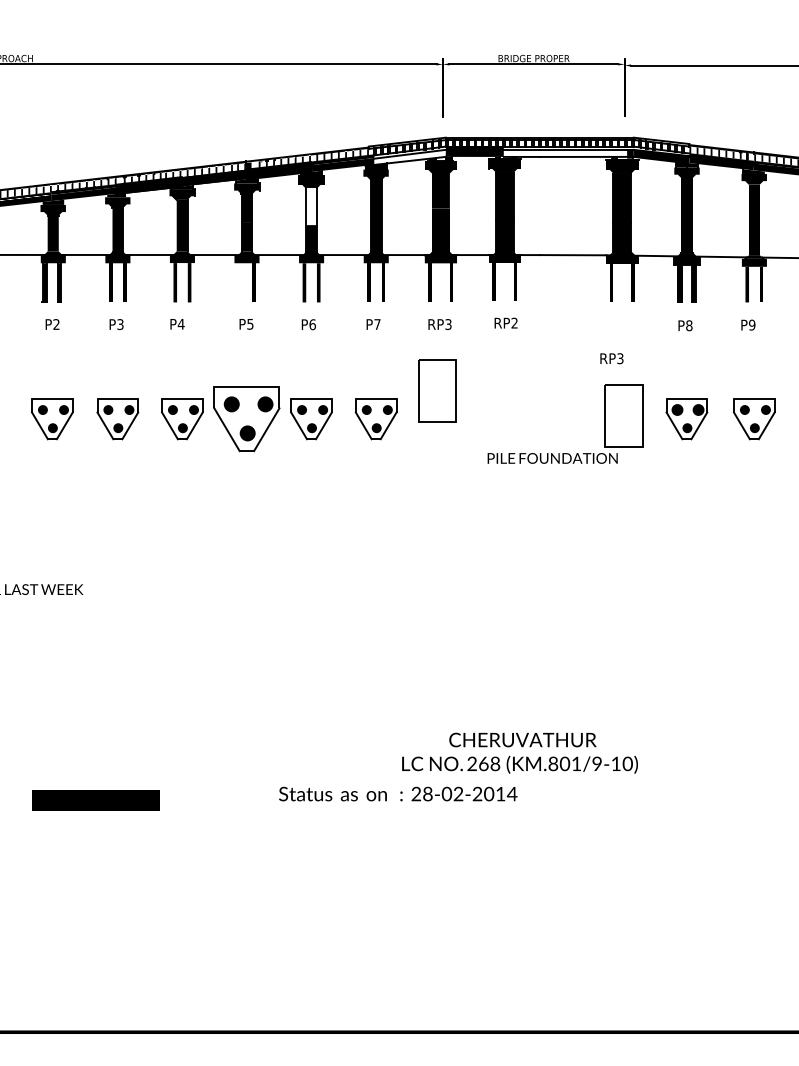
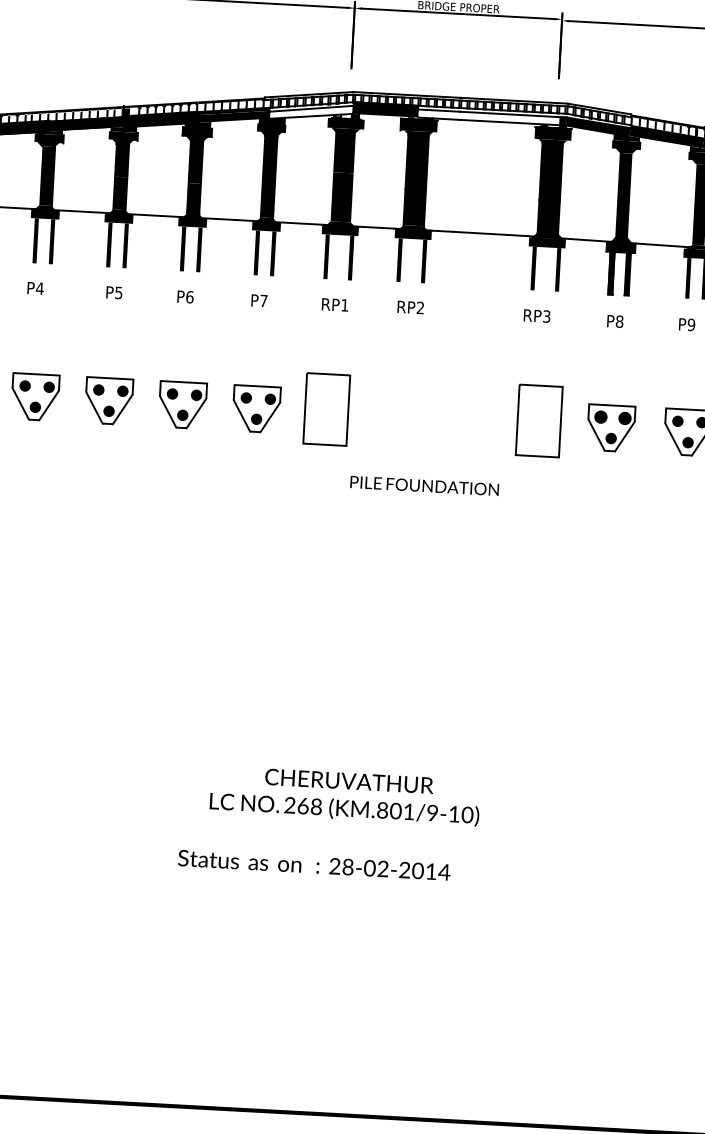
fill: (311, 206) -> (195, 162), added
fill: (239, 282) -> (108, 244), added
text: (448, 324) -> (344, 305), RP3 -> RP1
text: (611, 358) -> (536, 315), moved
part: (437, 390) -> (326, 408), moved
part: (246, 419) -> (108, 401), size x0.62
text: (552, 458) -> (424, 485), moved
text: (519, 752) -> (344, 795), moved
text: (398, 793) -> (314, 864), moved

